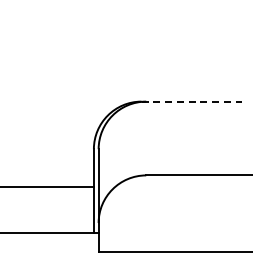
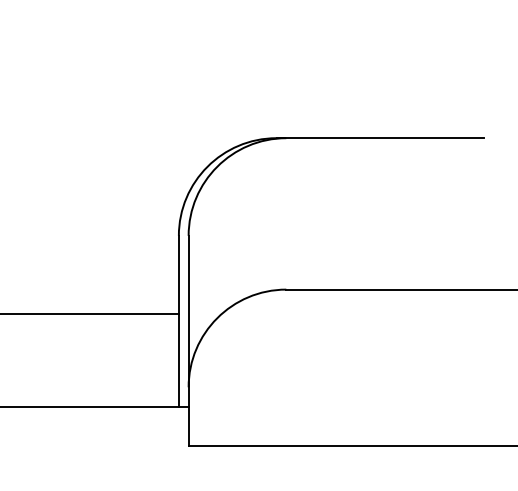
line: (192, 101) -> (381, 137), dashed -> solid

